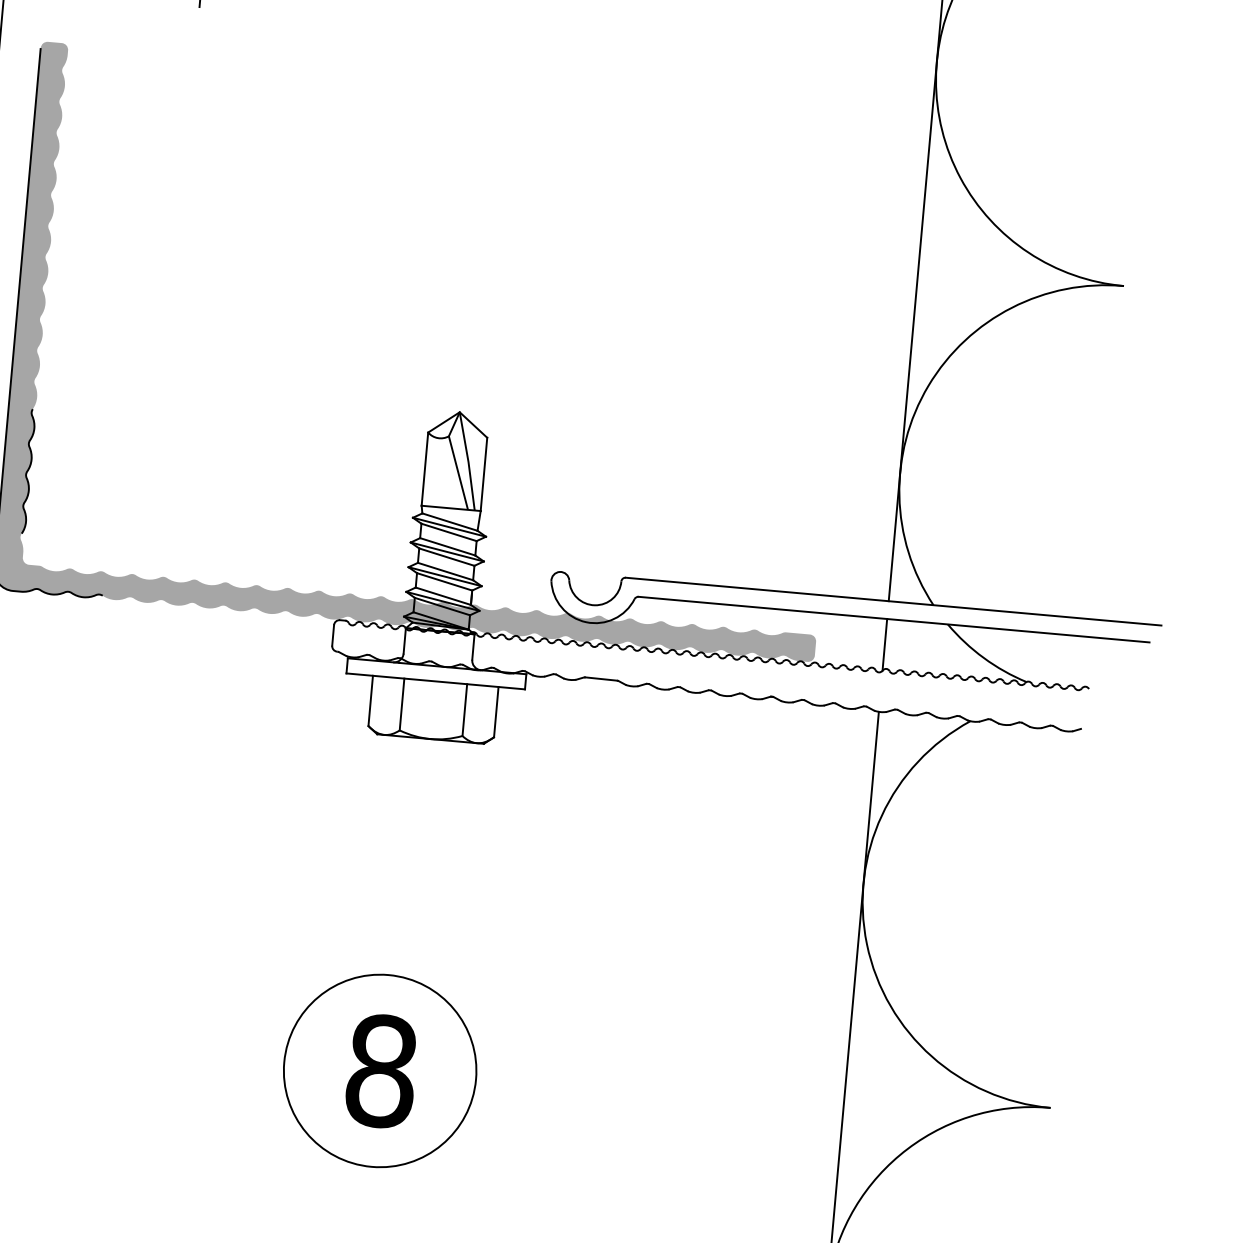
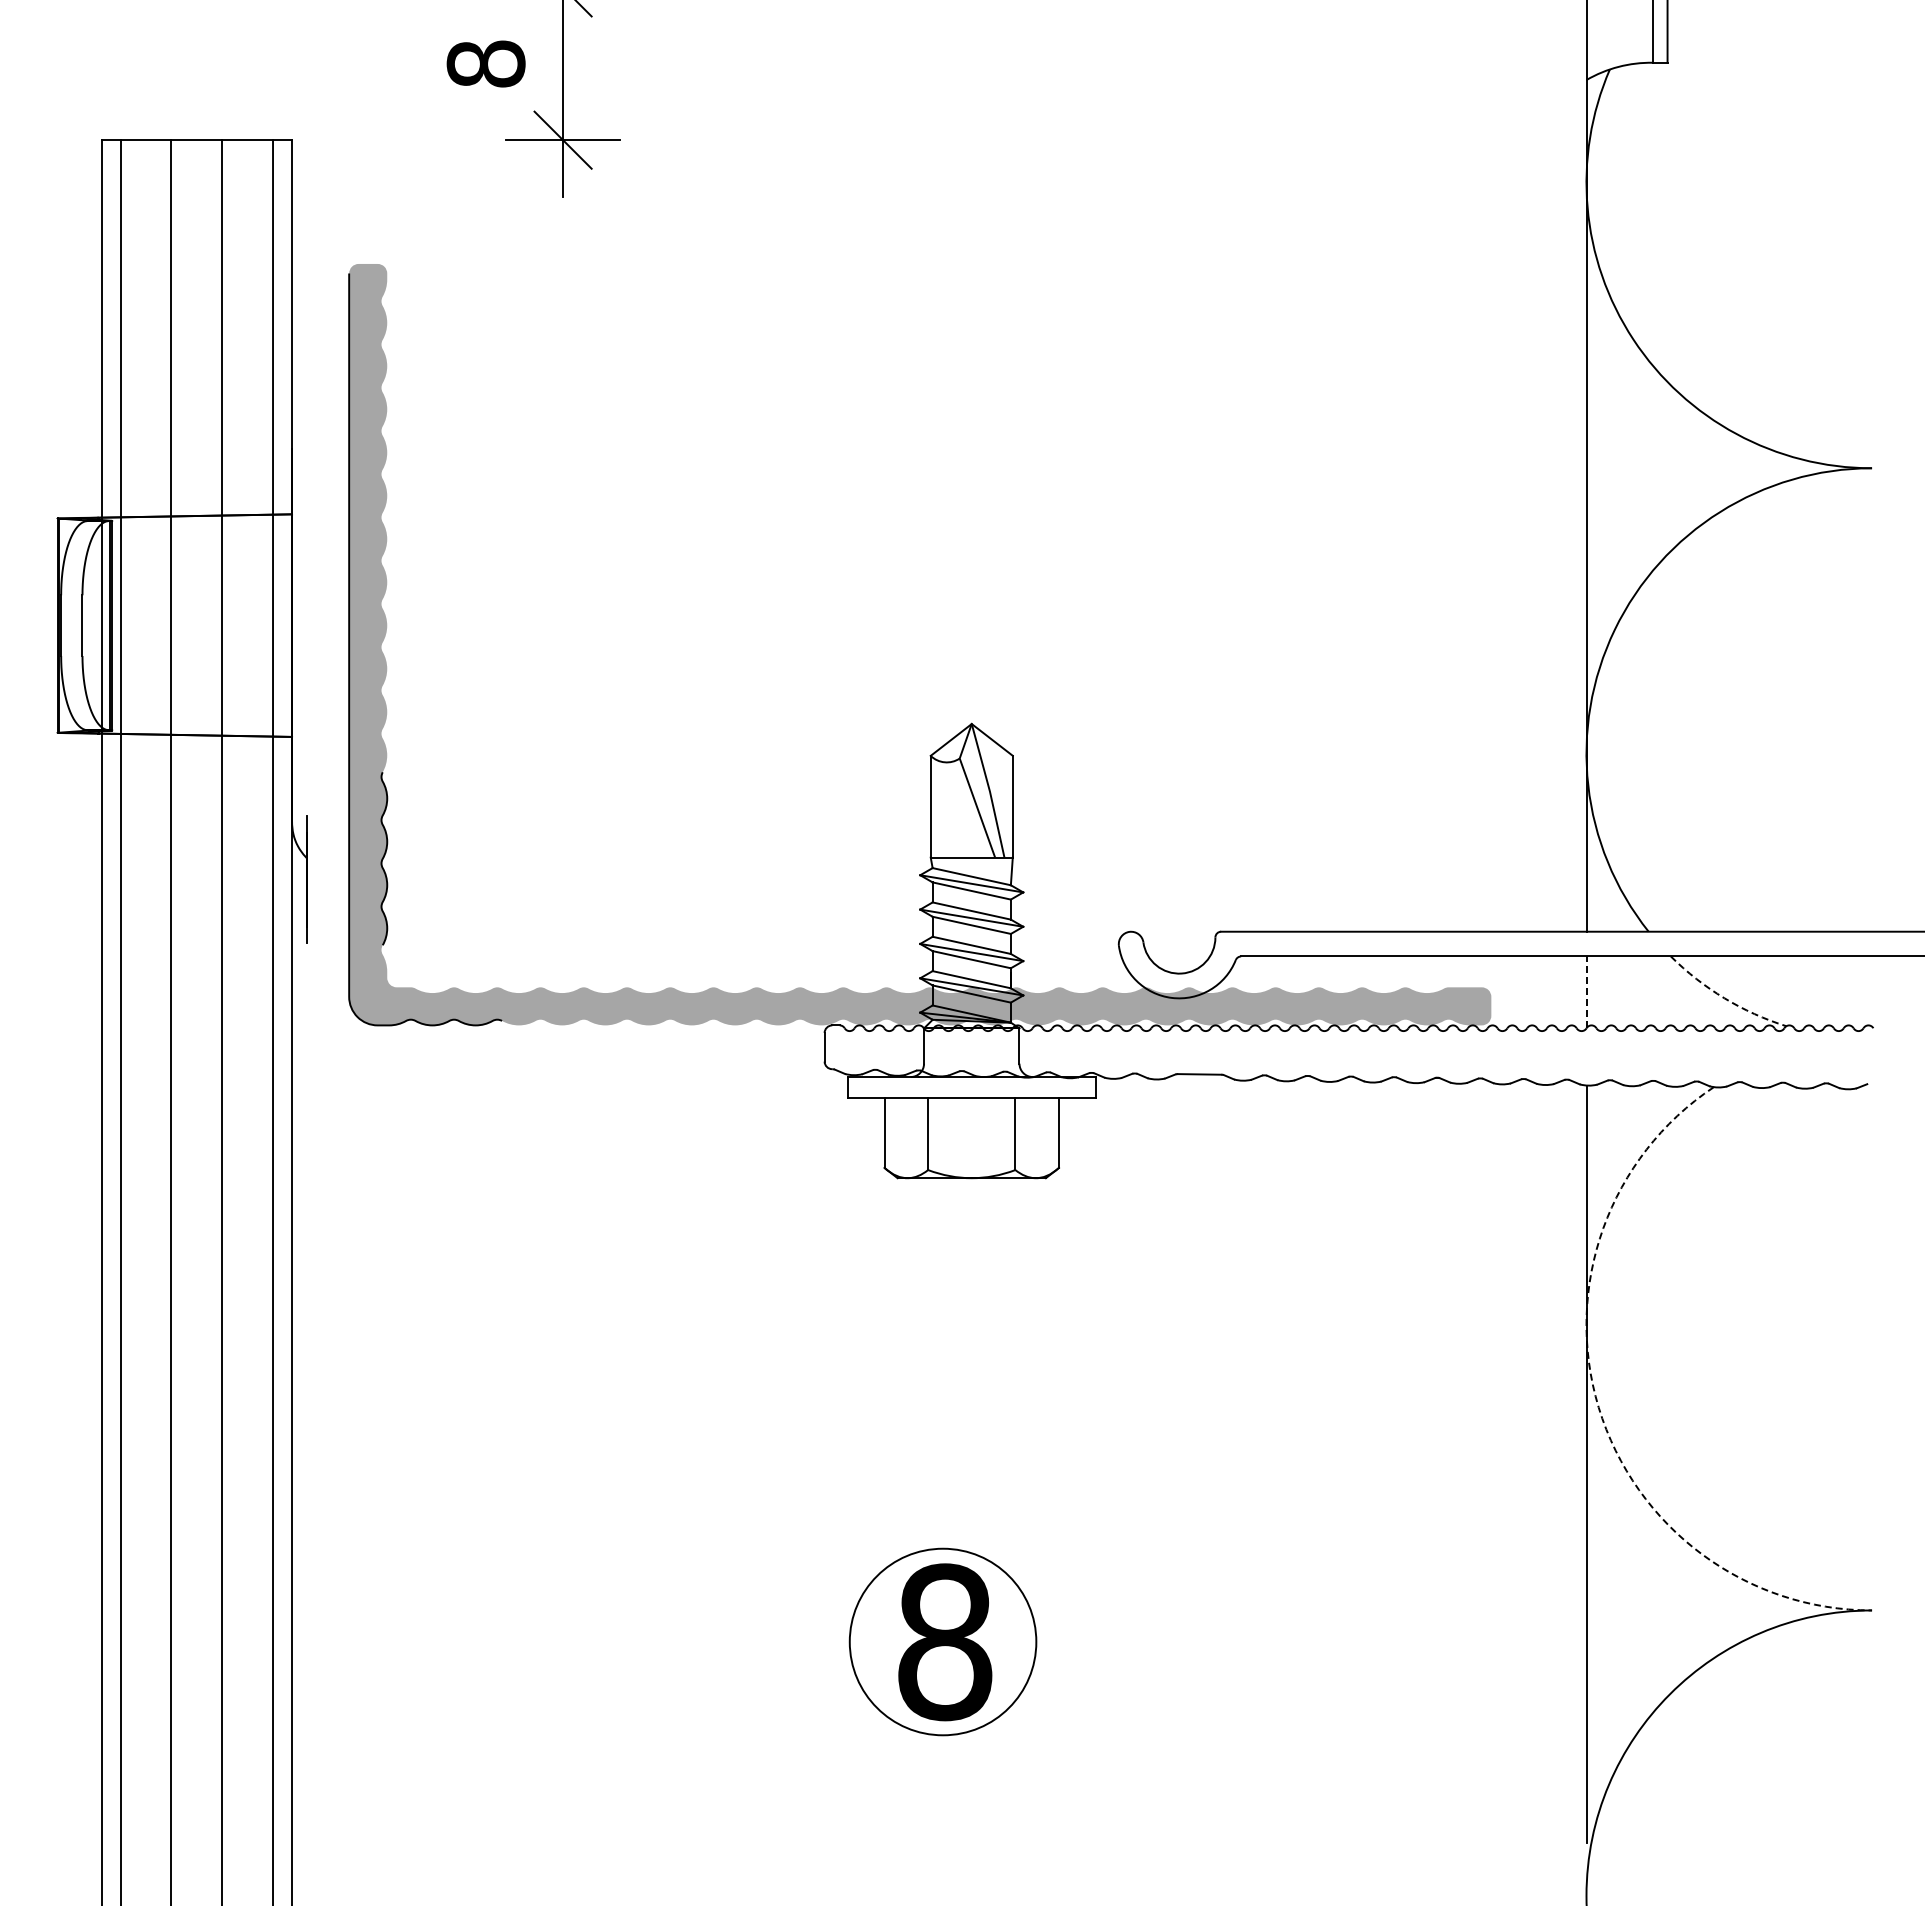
line: (884, 644) -> (1586, 992), solid -> dashed
arc: (983, 658) -> (1724, 998), solid -> dashed
arc: (866, 944) -> (1598, 1407), solid -> dashed
circle: (379, 1070) -> (942, 1641), size x0.7

